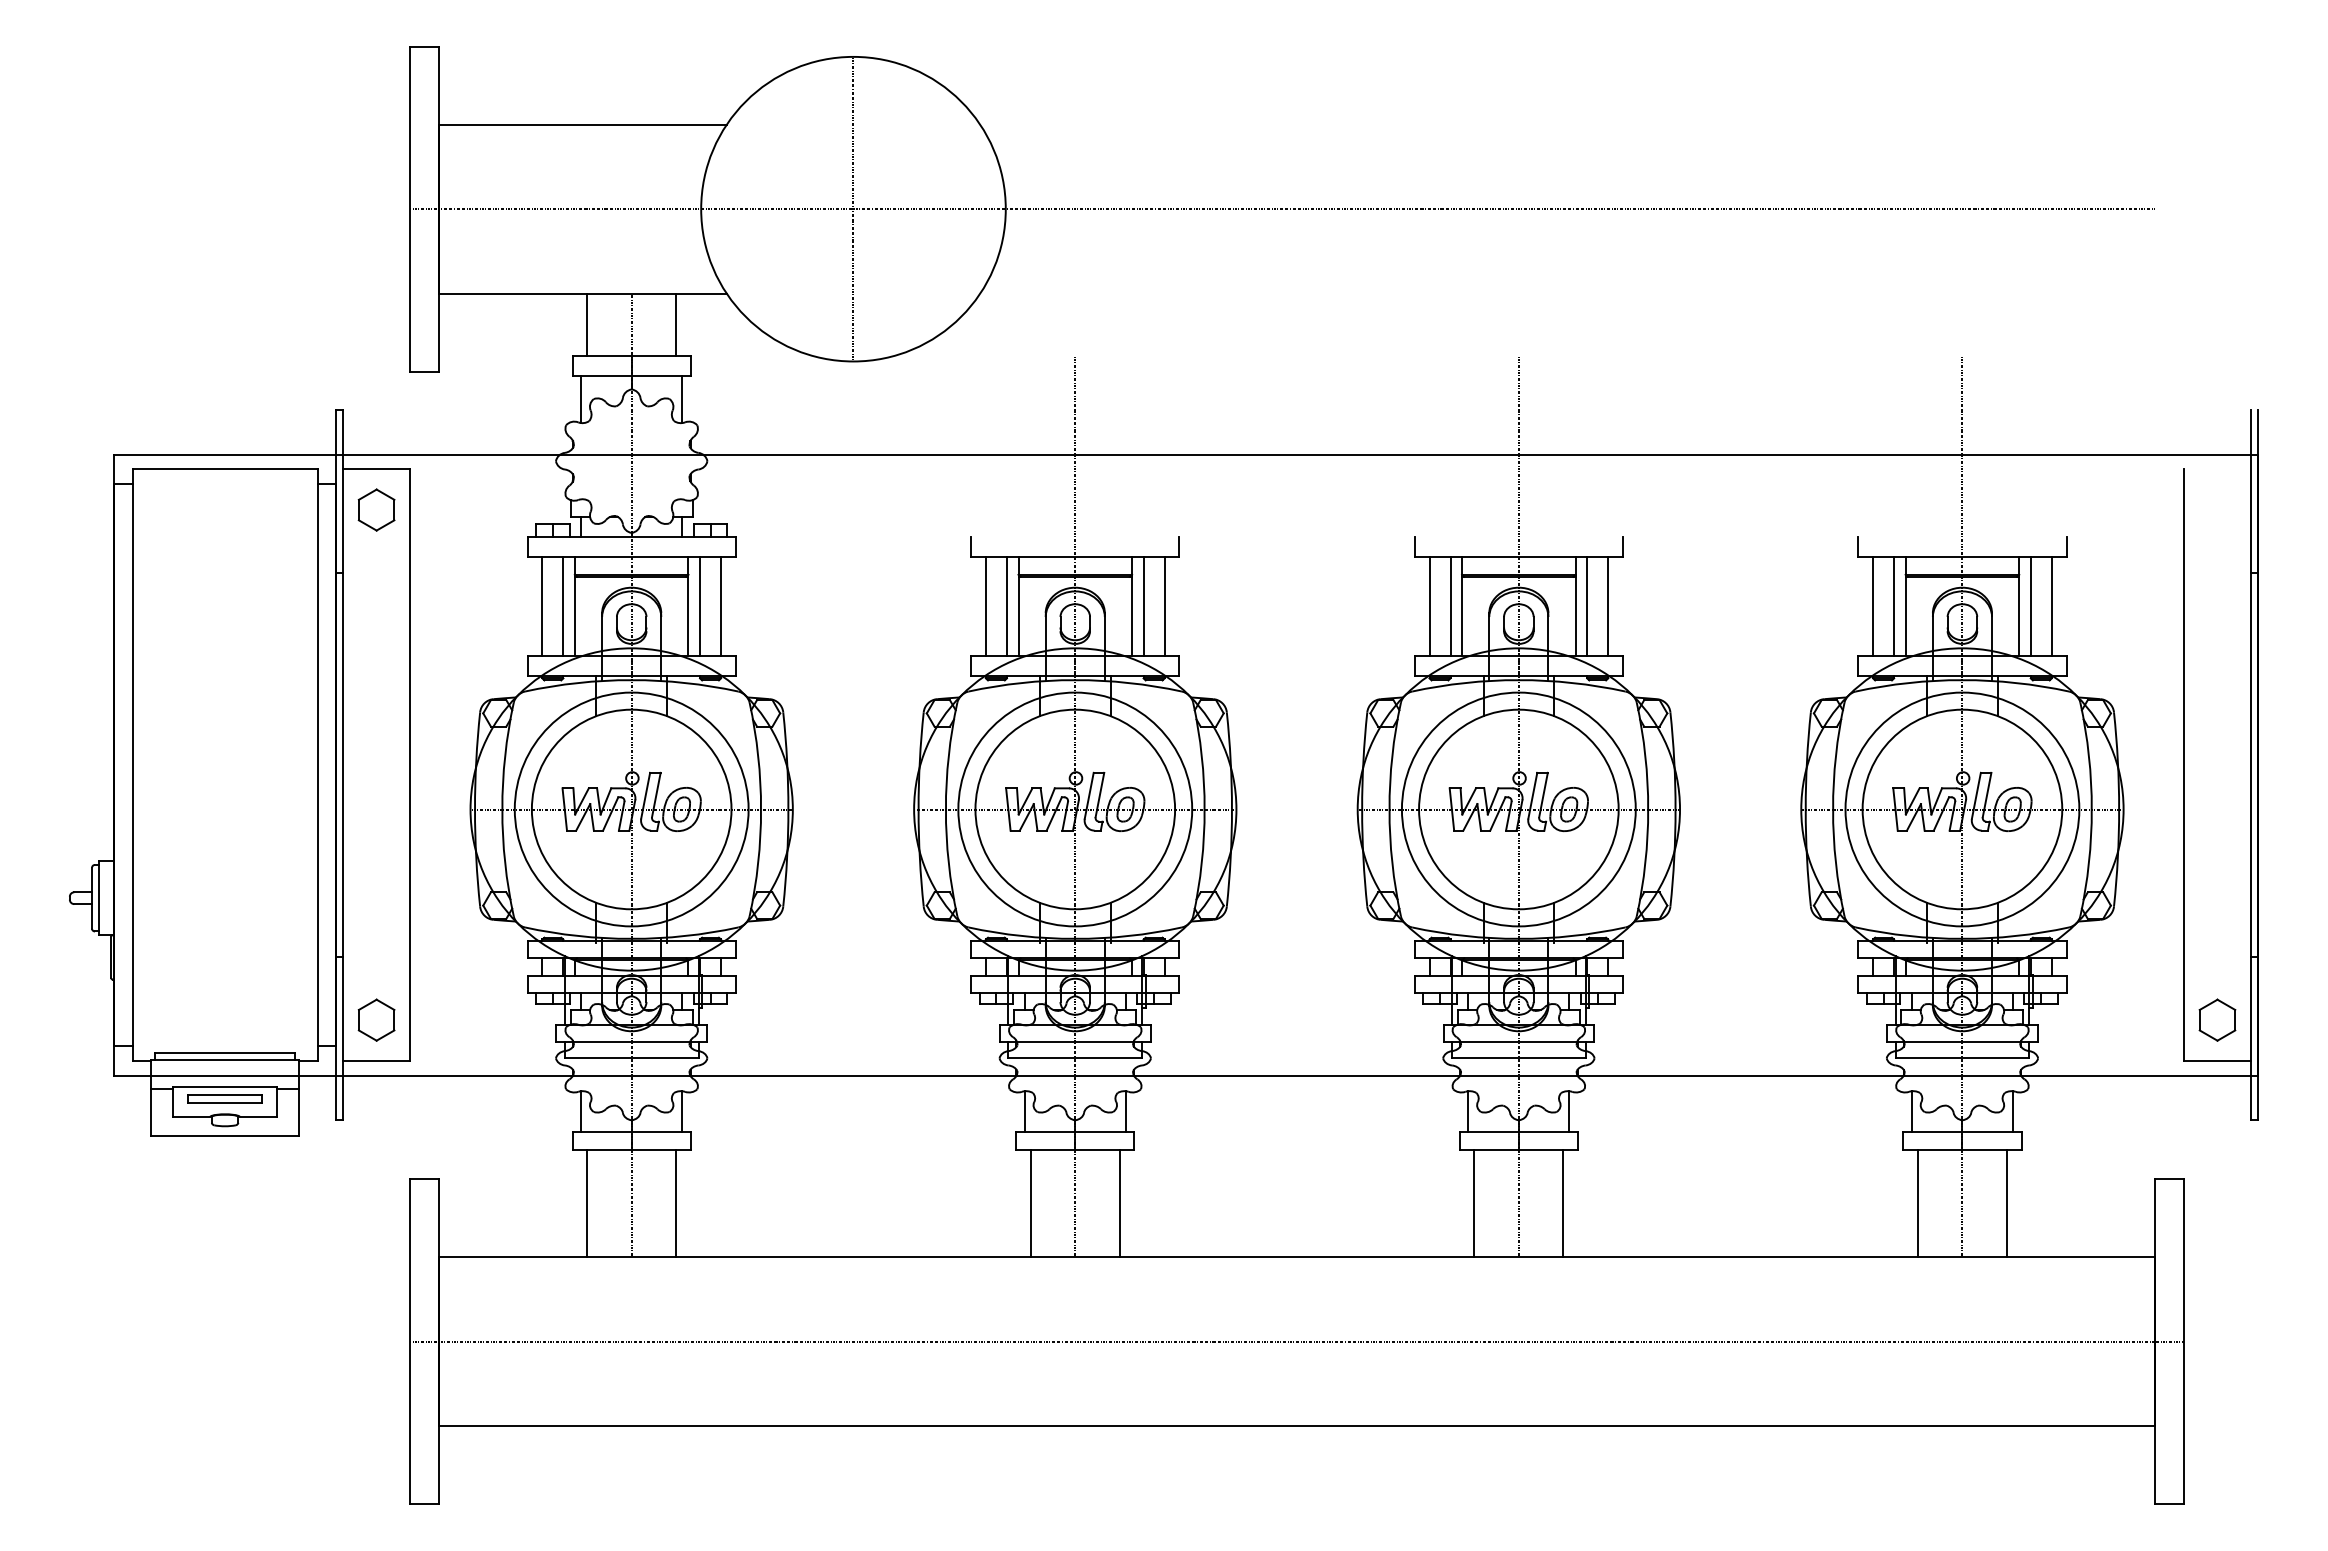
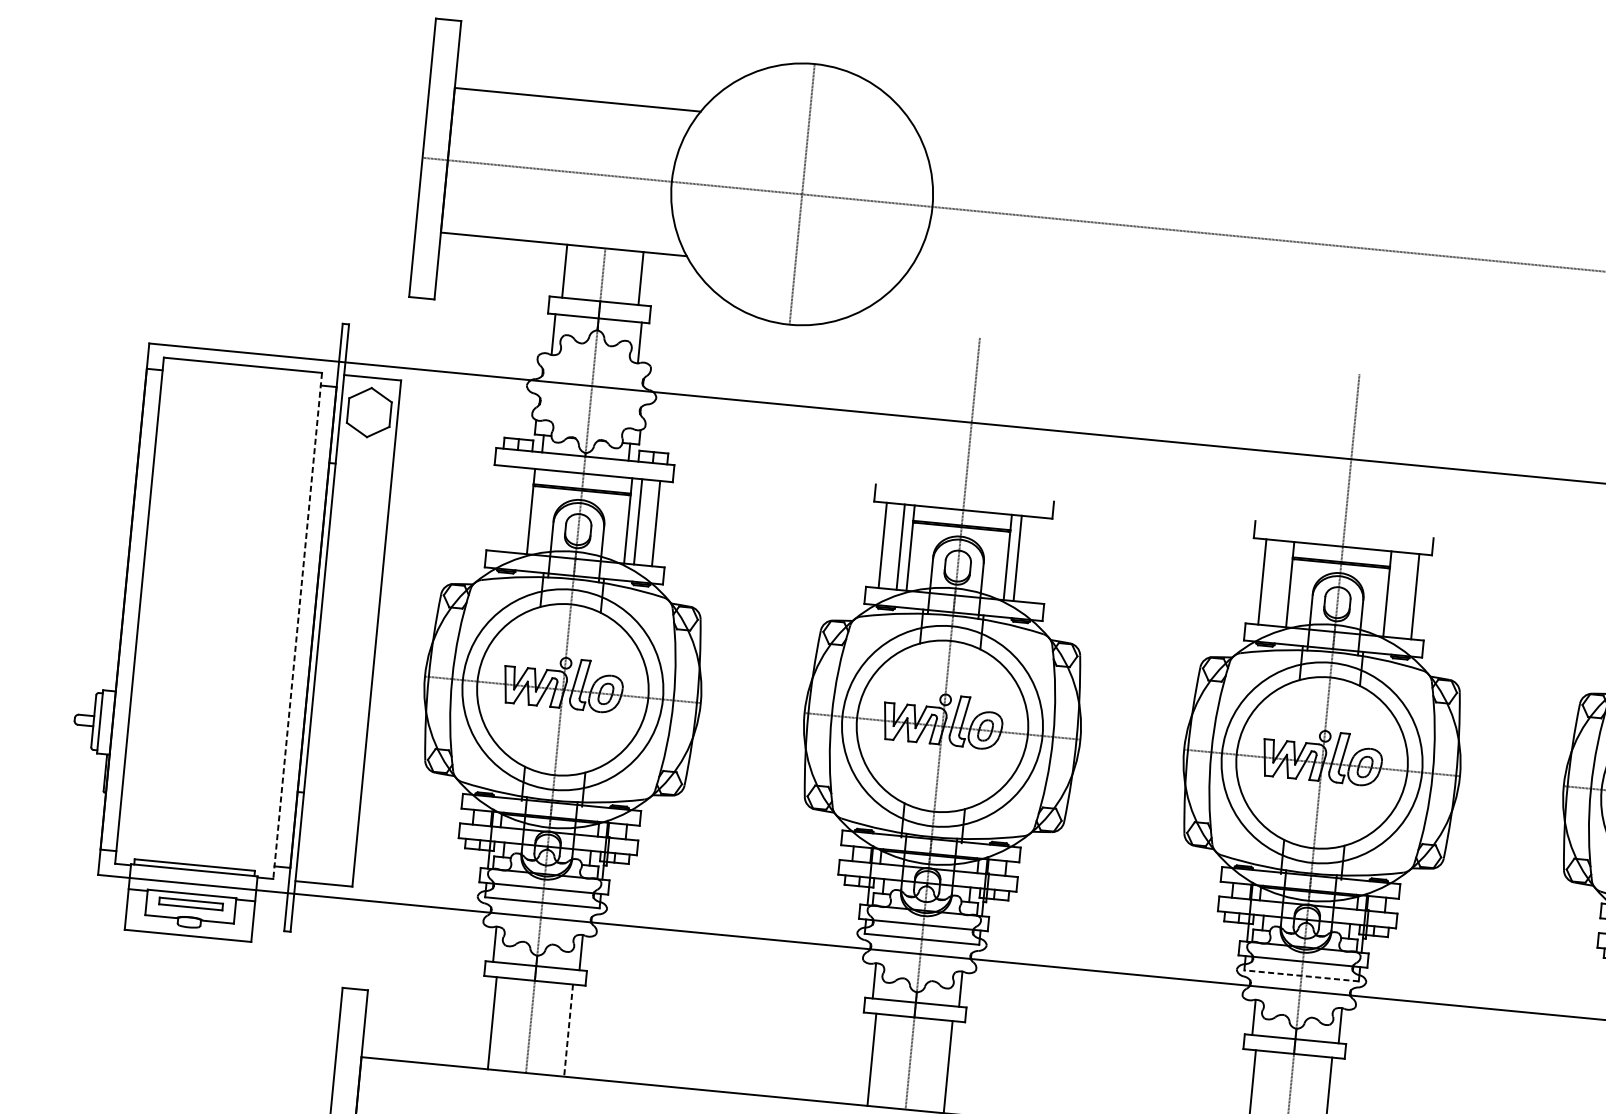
part: (376, 509) -> (369, 412), size x1.4
line: (542, 606) -> (503, 508), removed
line: (563, 606) -> (521, 510), removed
line: (1164, 606) -> (1035, 559), removed
line: (1450, 606) -> (1280, 583), removed
line: (1587, 606) -> (1397, 594), removed
line: (317, 765) -> (297, 626), solid -> dashed
part: (376, 1019) -> (327, 848), removed
line: (1518, 1058) -> (1301, 975), solid -> dashed
line: (676, 1203) -> (568, 1030), solid -> dashed

